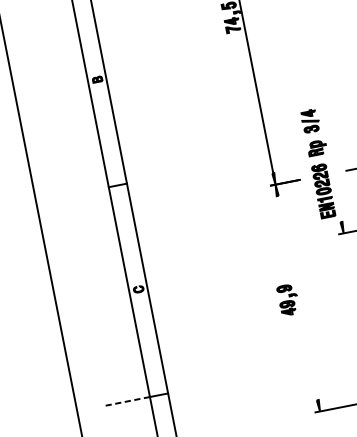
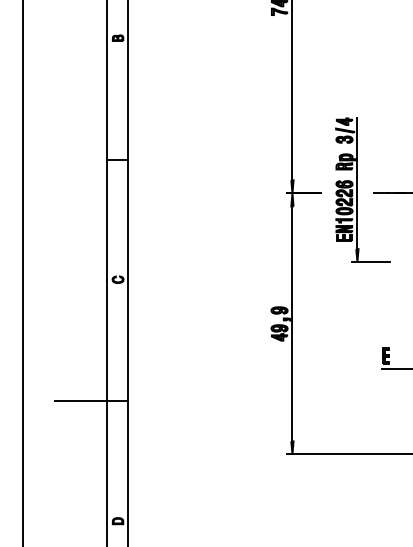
line: (330, 165) -> (357, 183), added
line: (297, 297) -> (292, 323), added
line: (126, 401) -> (80, 401), dashed -> solid

